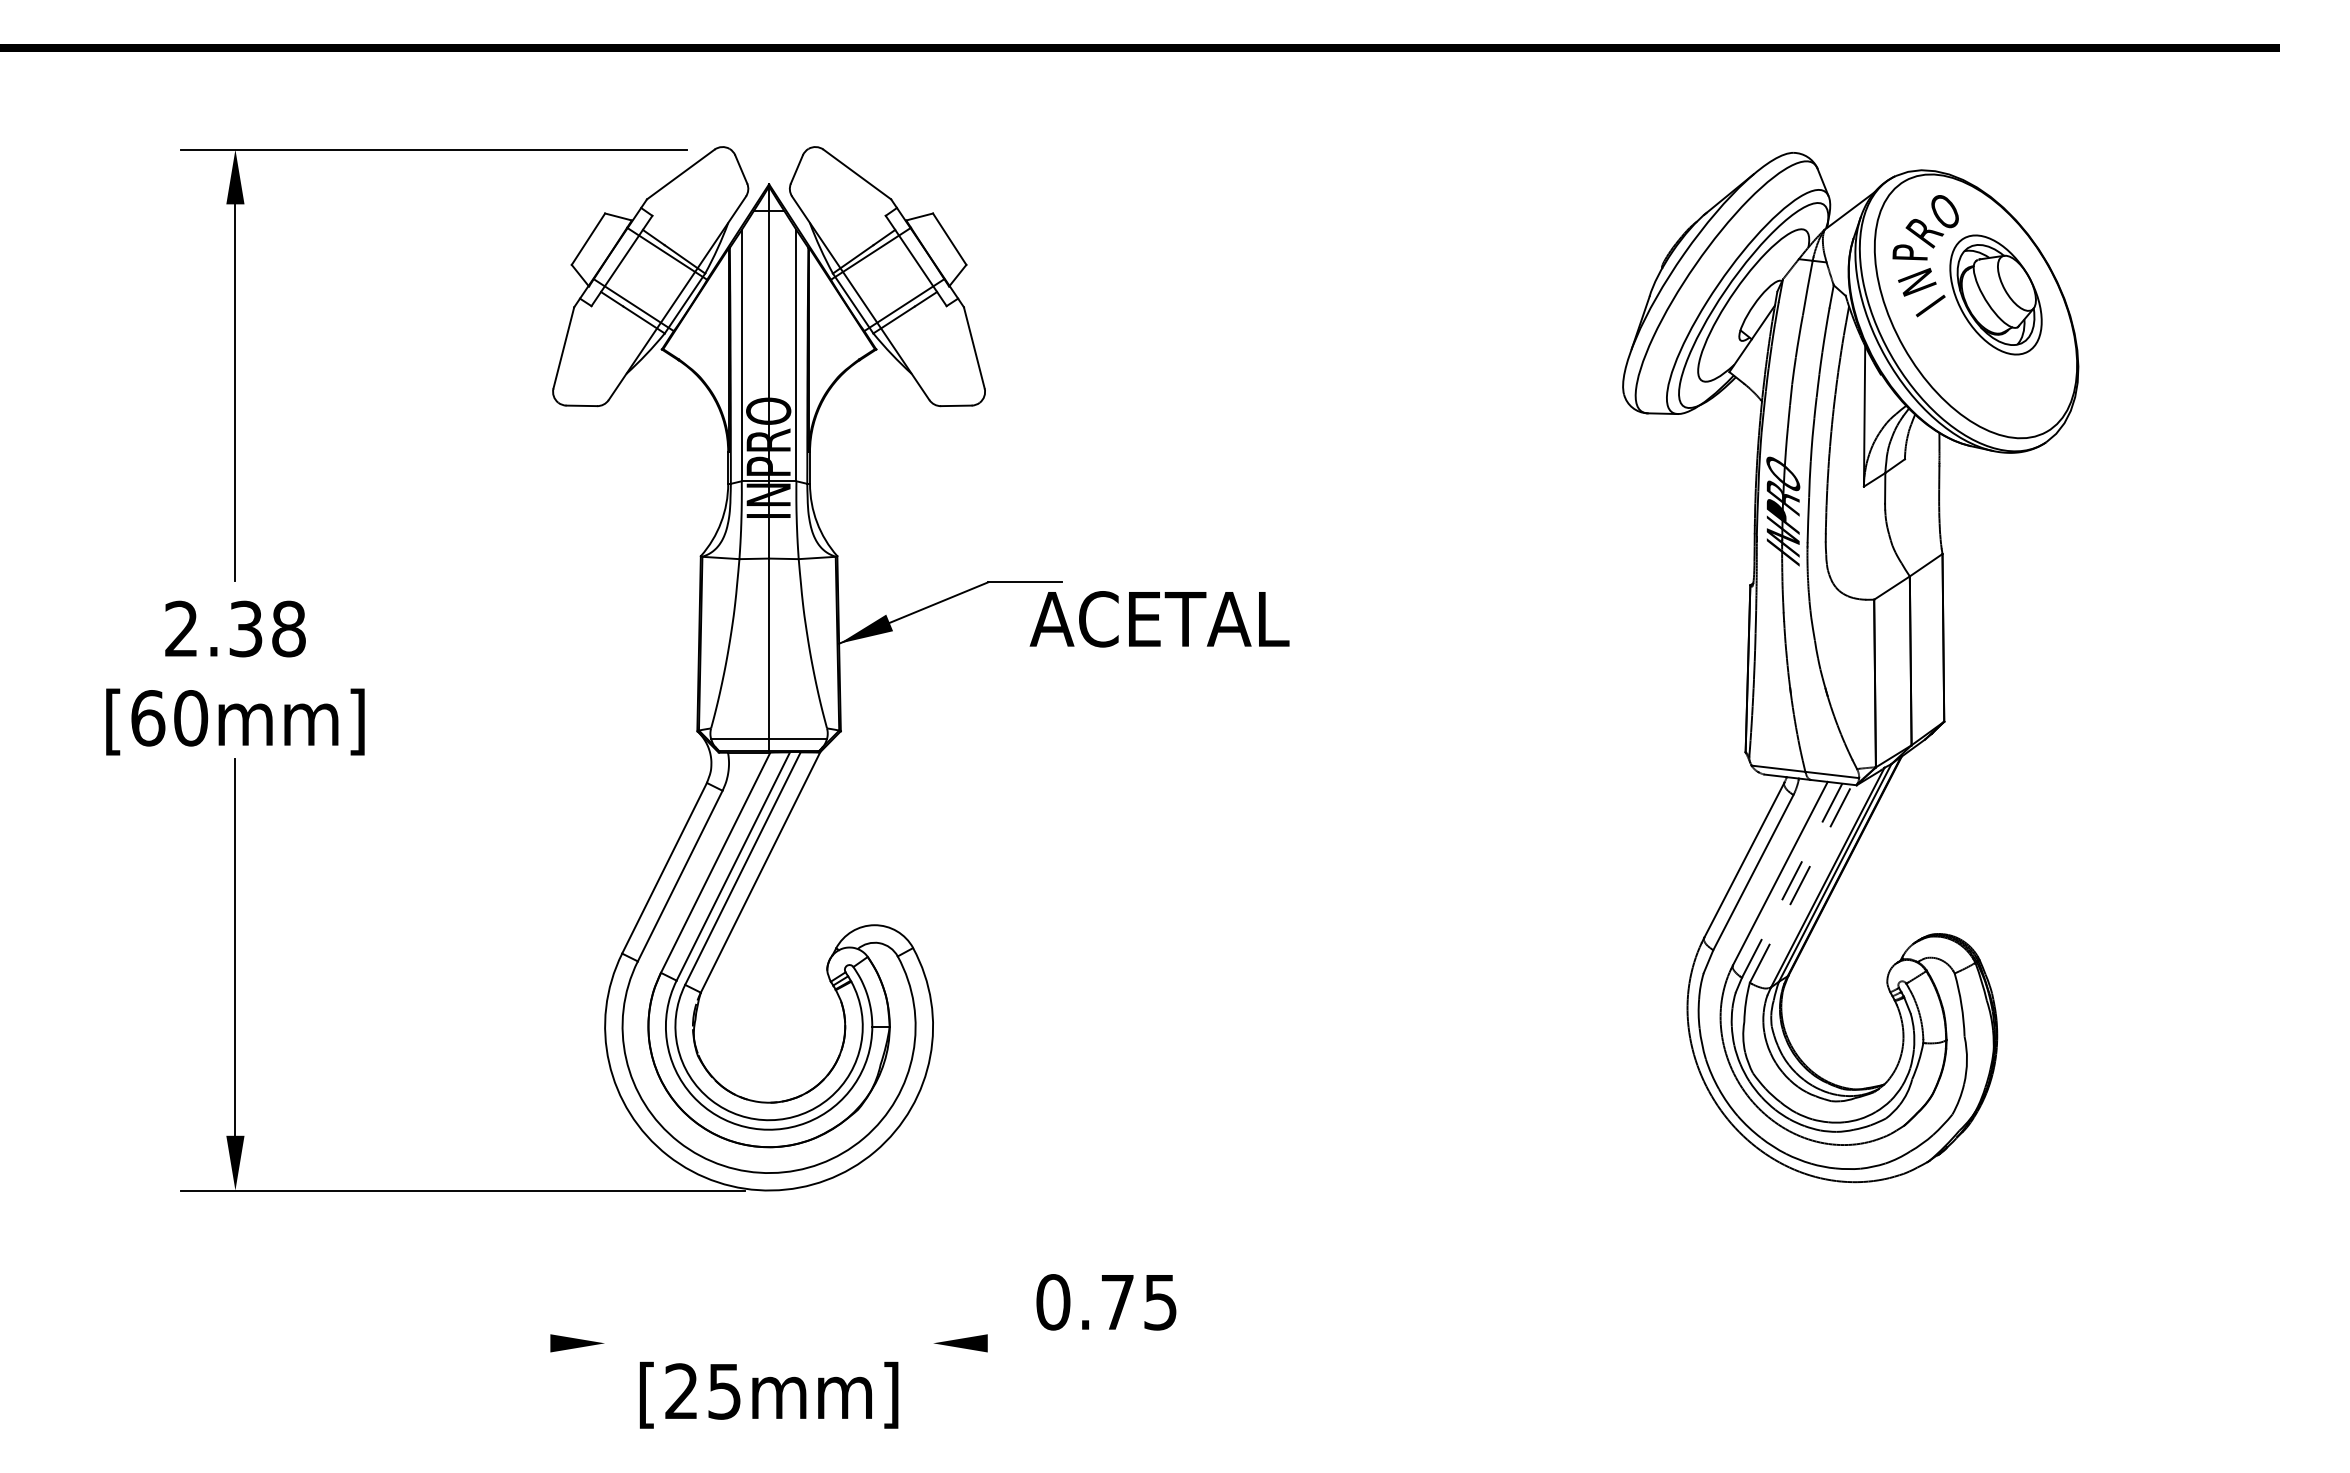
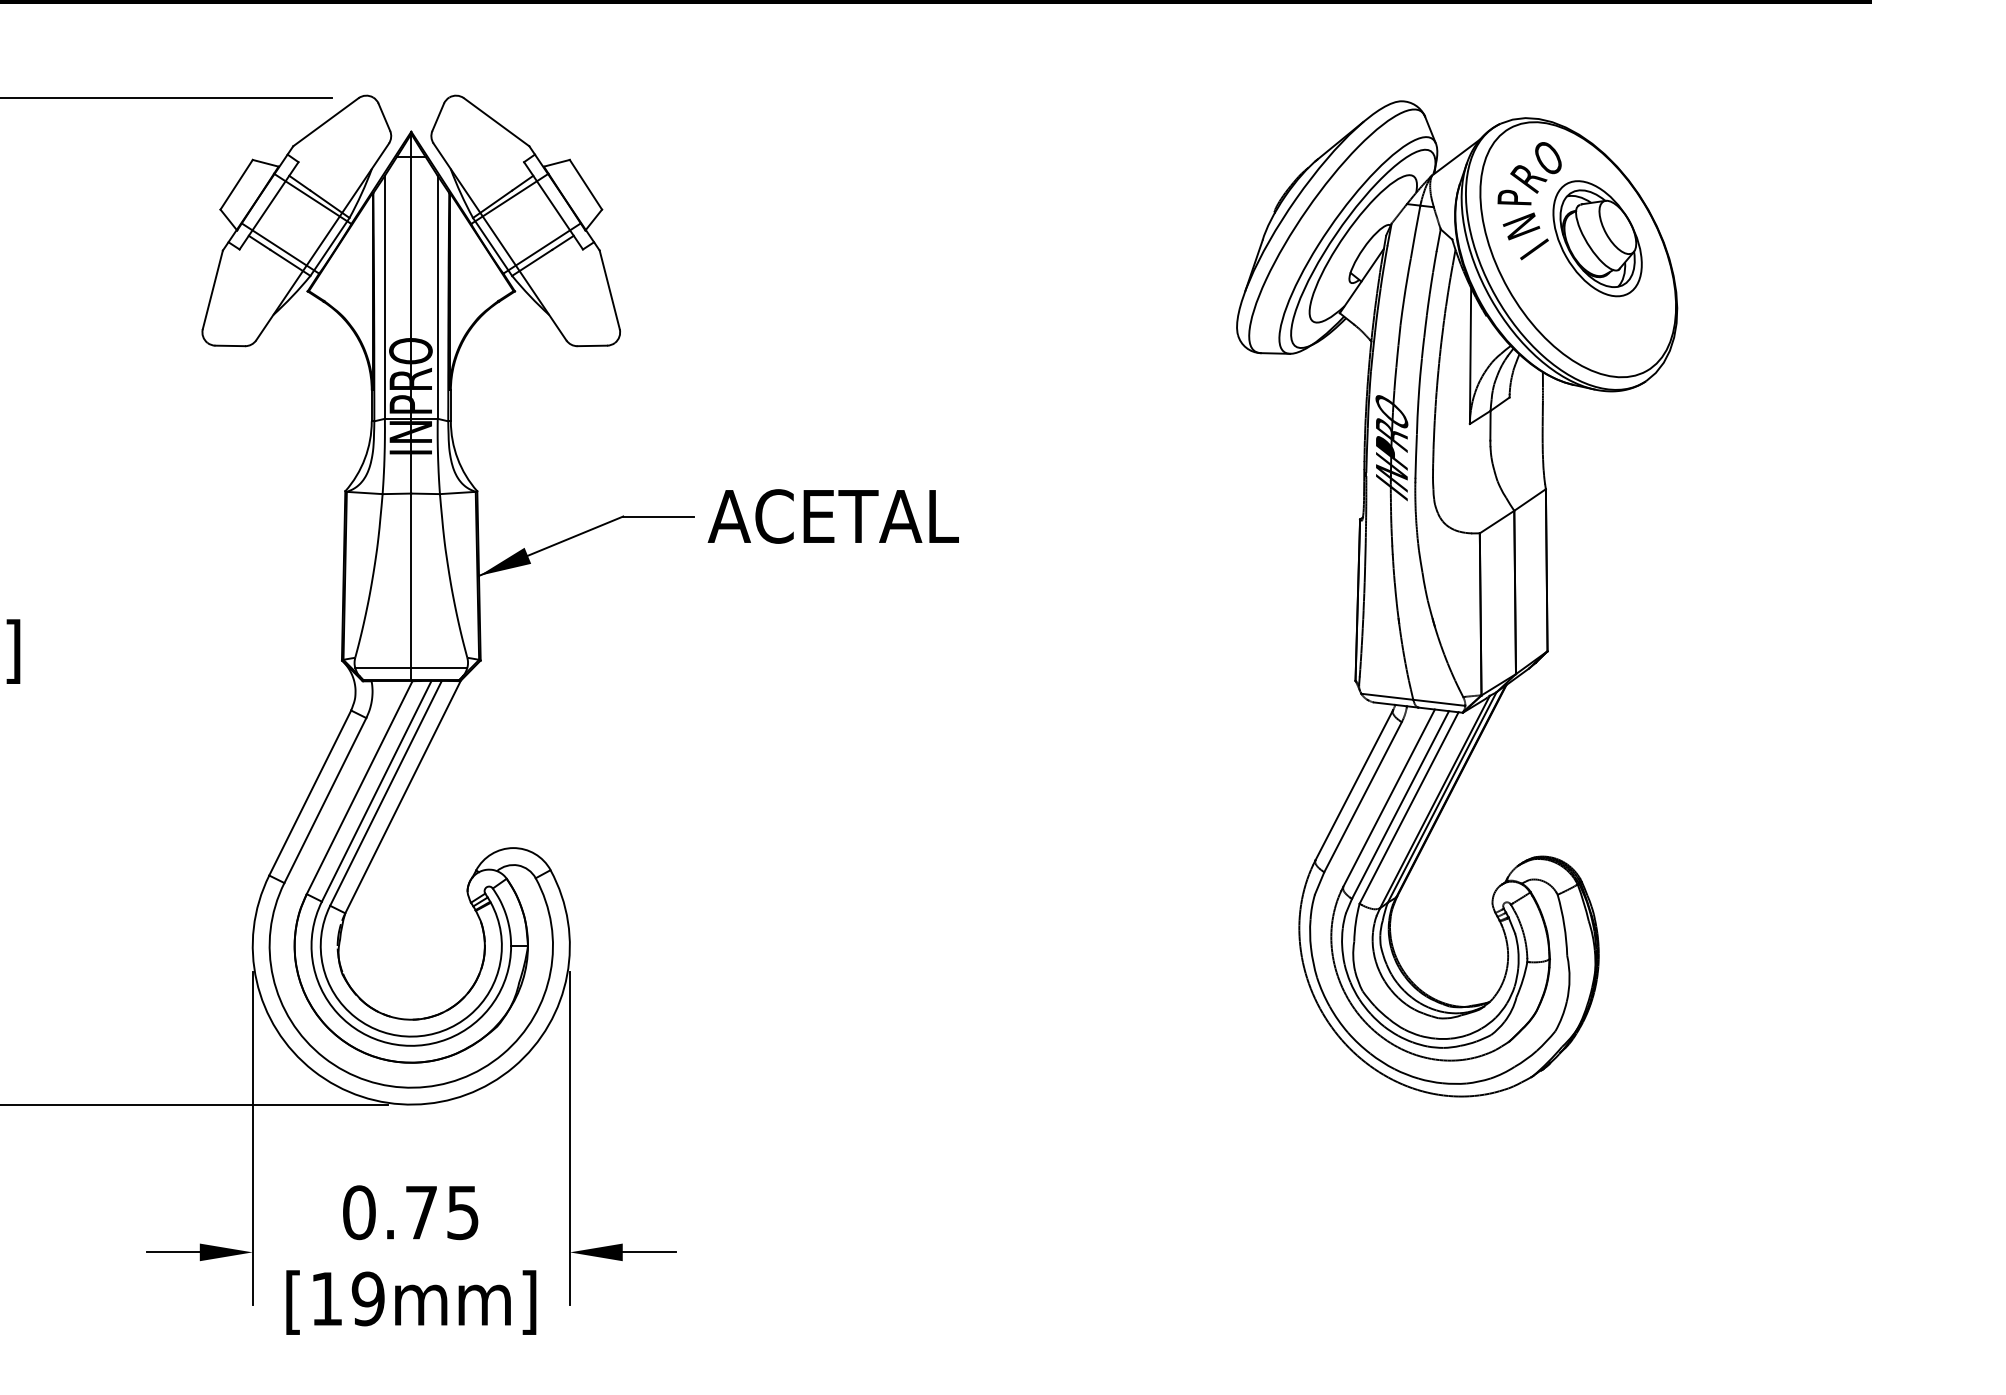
text: (1159, 619) -> (833, 516), moved
line: (1791, 881) -> (1399, 805), dashed -> solid
line: (1801, 883) -> (1409, 807), dashed -> solid
line: (605, 1225) -> (253, 1138), added
line: (933, 1225) -> (570, 1138), added
text: (1106, 1302) -> (410, 1212), moved
line: (522, 1343) -> (172, 1252), added
line: (1014, 1343) -> (648, 1252), added
text: (703, 1391) -> (347, 1298), [25mm] -> [19mm]

